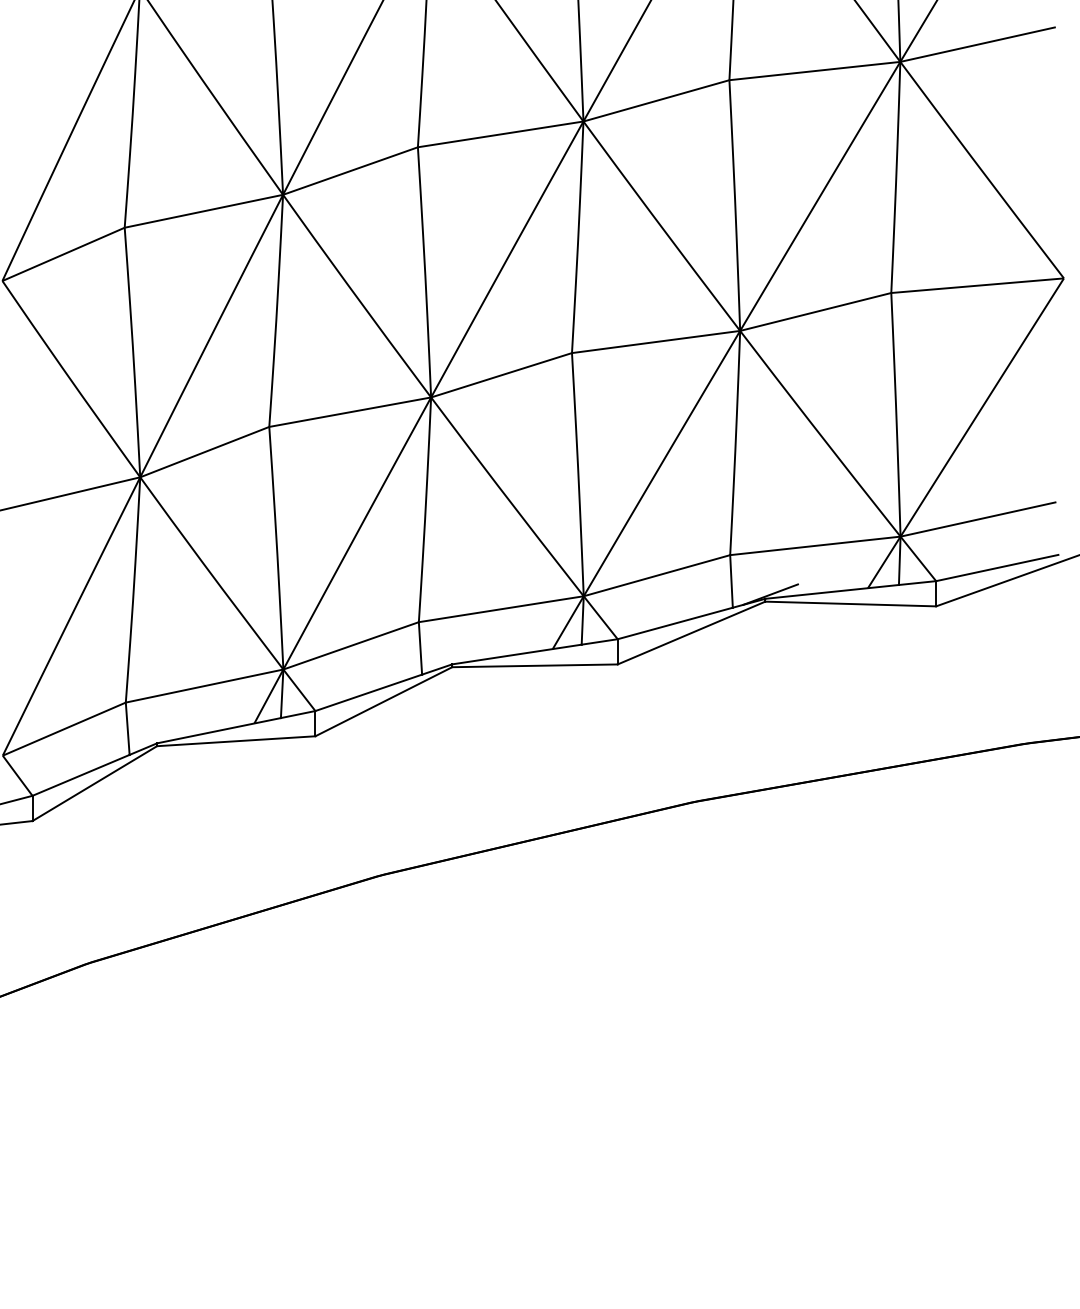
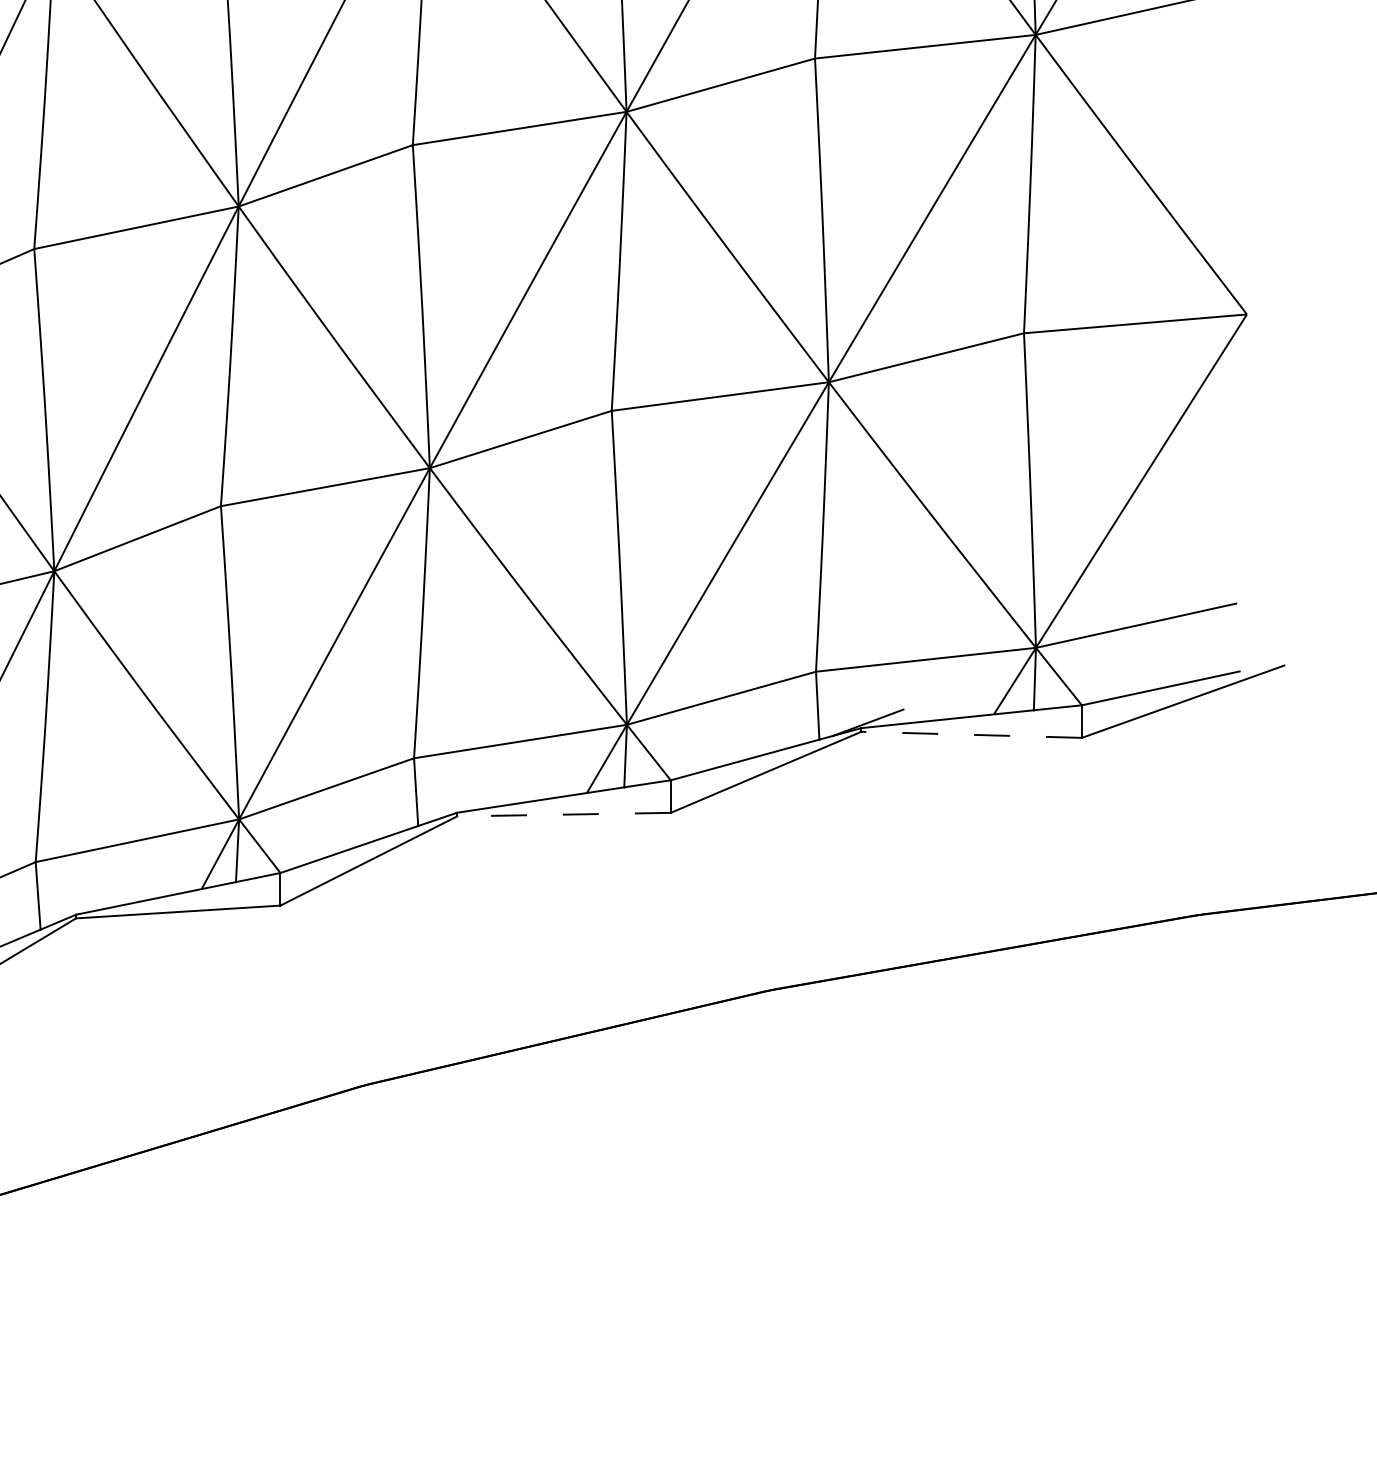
line: (850, 604) -> (971, 735), solid -> dashed
line: (534, 665) -> (563, 814), solid -> dashed

